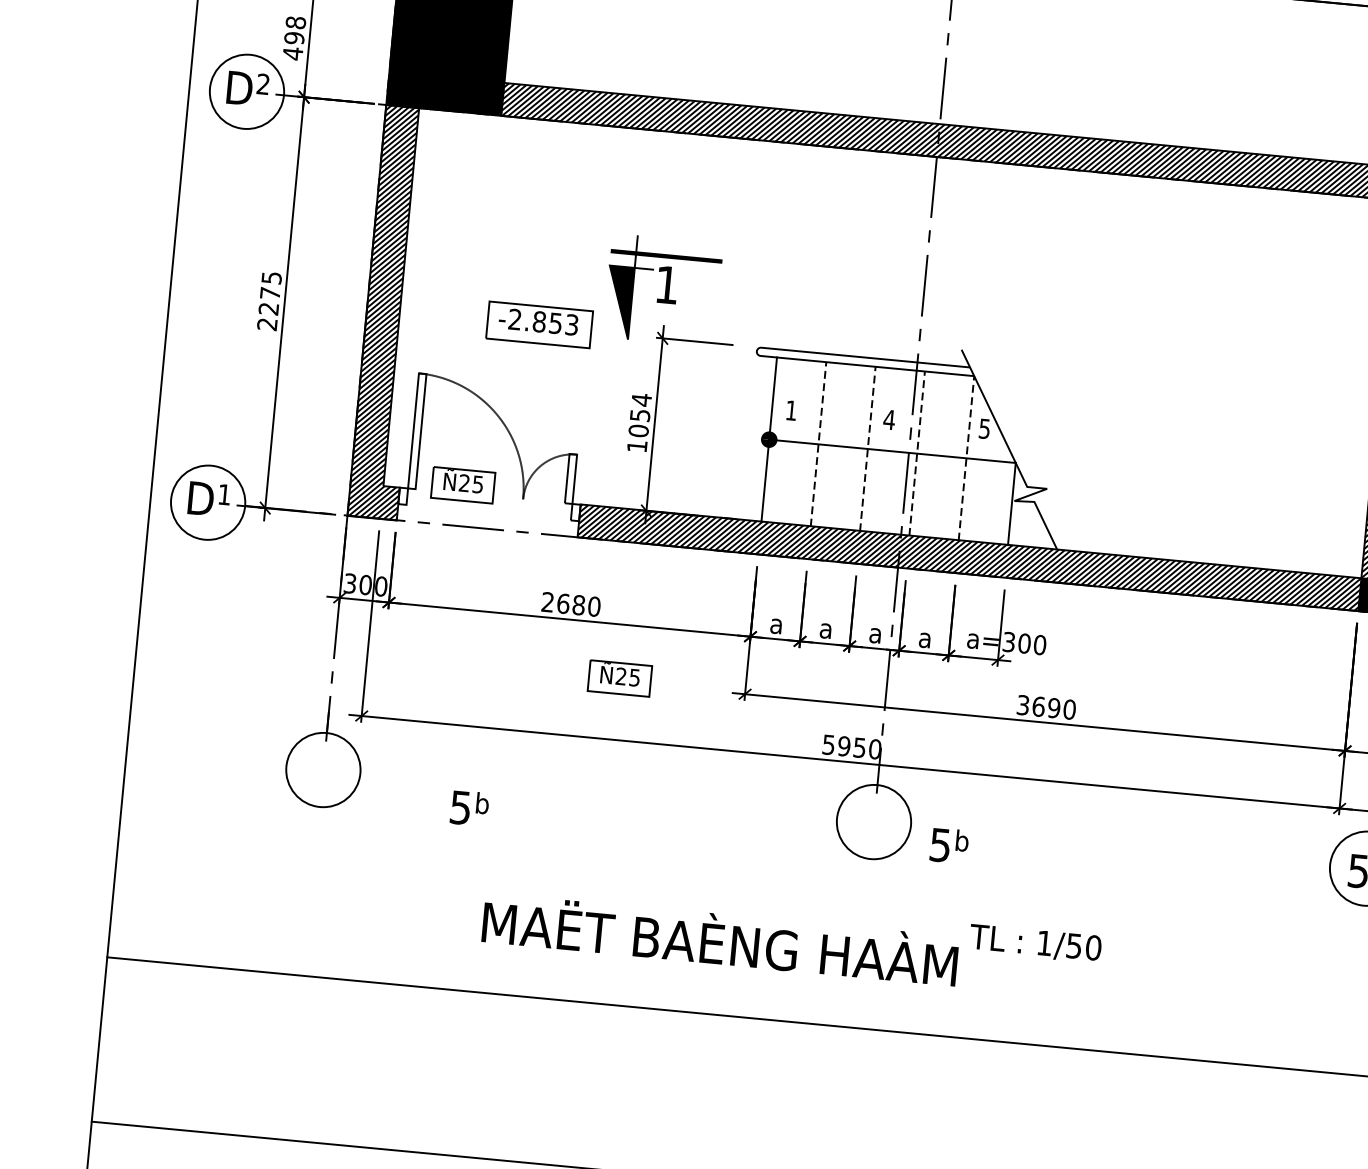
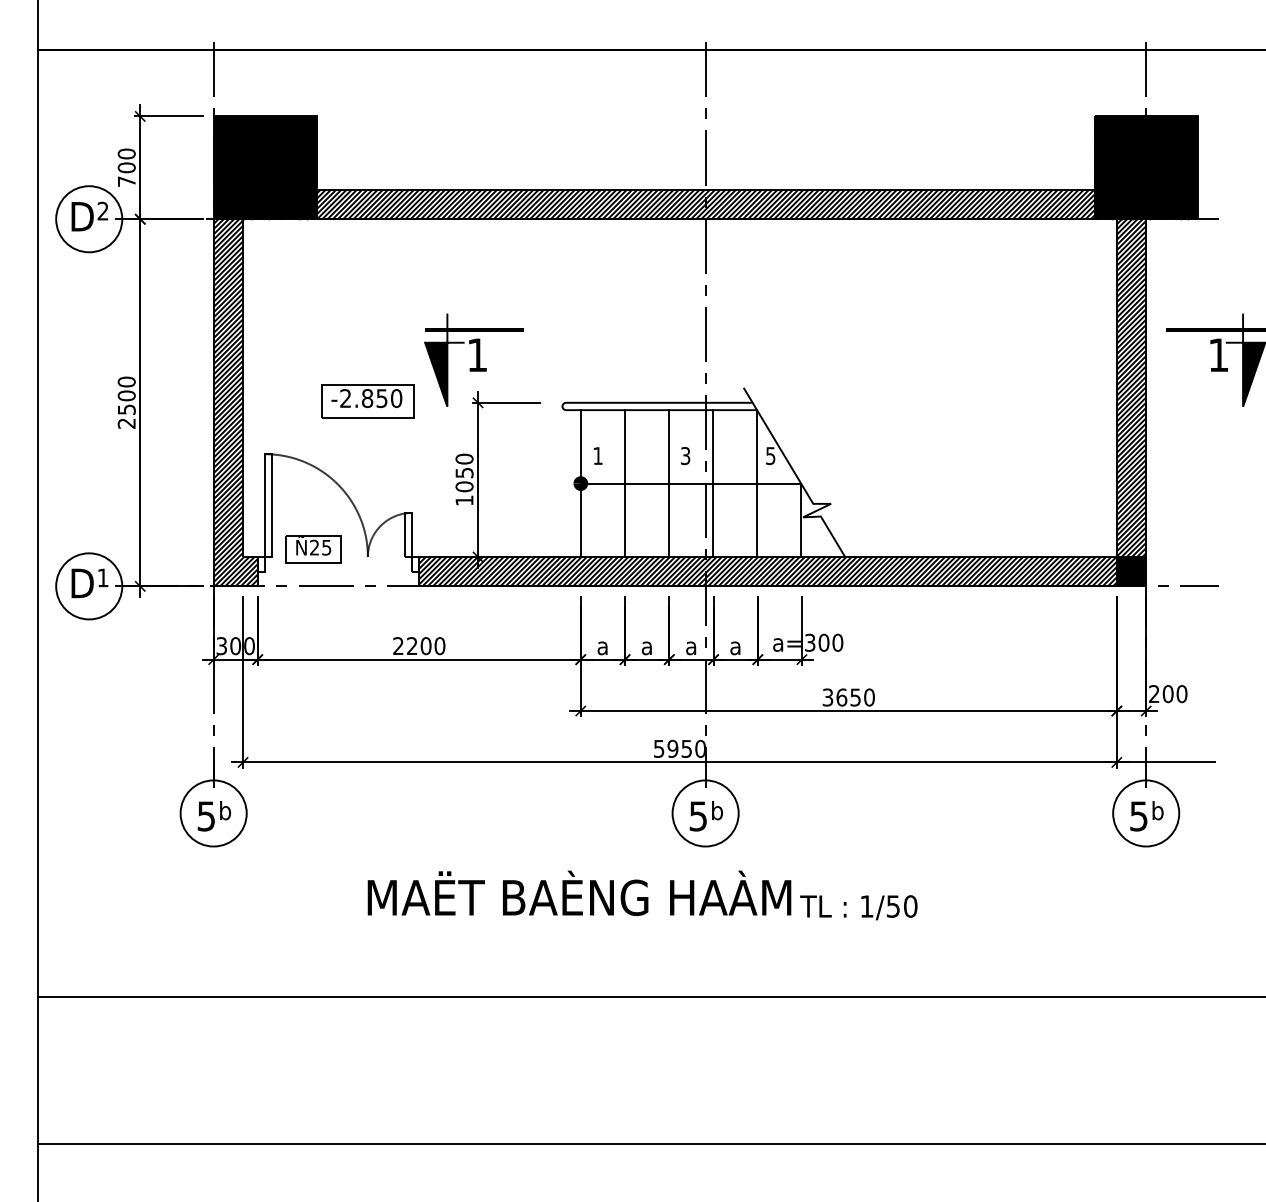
text: (294, 37) -> (126, 167), 498 -> 700
text: (270, 293) -> (126, 395), 2275 -> 2500
text: (571, 324) -> (396, 398), -2.853 -> -2.850
text: (641, 399) -> (464, 458), 1054 -> 1050
text: (889, 420) -> (685, 456), 4 -> 3
line: (818, 444) -> (624, 483), dashed -> solid
line: (867, 448) -> (668, 483), dashed -> solid
line: (917, 453) -> (713, 483), dashed -> solid
line: (966, 458) -> (757, 483), dashed -> solid
text: (571, 604) -> (419, 646), 2680 -> 2200
part: (619, 678) -> (468, 707), removed
text: (1054, 708) -> (855, 697), 3690 -> 3650
text: (469, 808) -> (214, 816), moved
text: (949, 846) -> (706, 816), moved
text: (720, 939) -> (579, 893), moved

